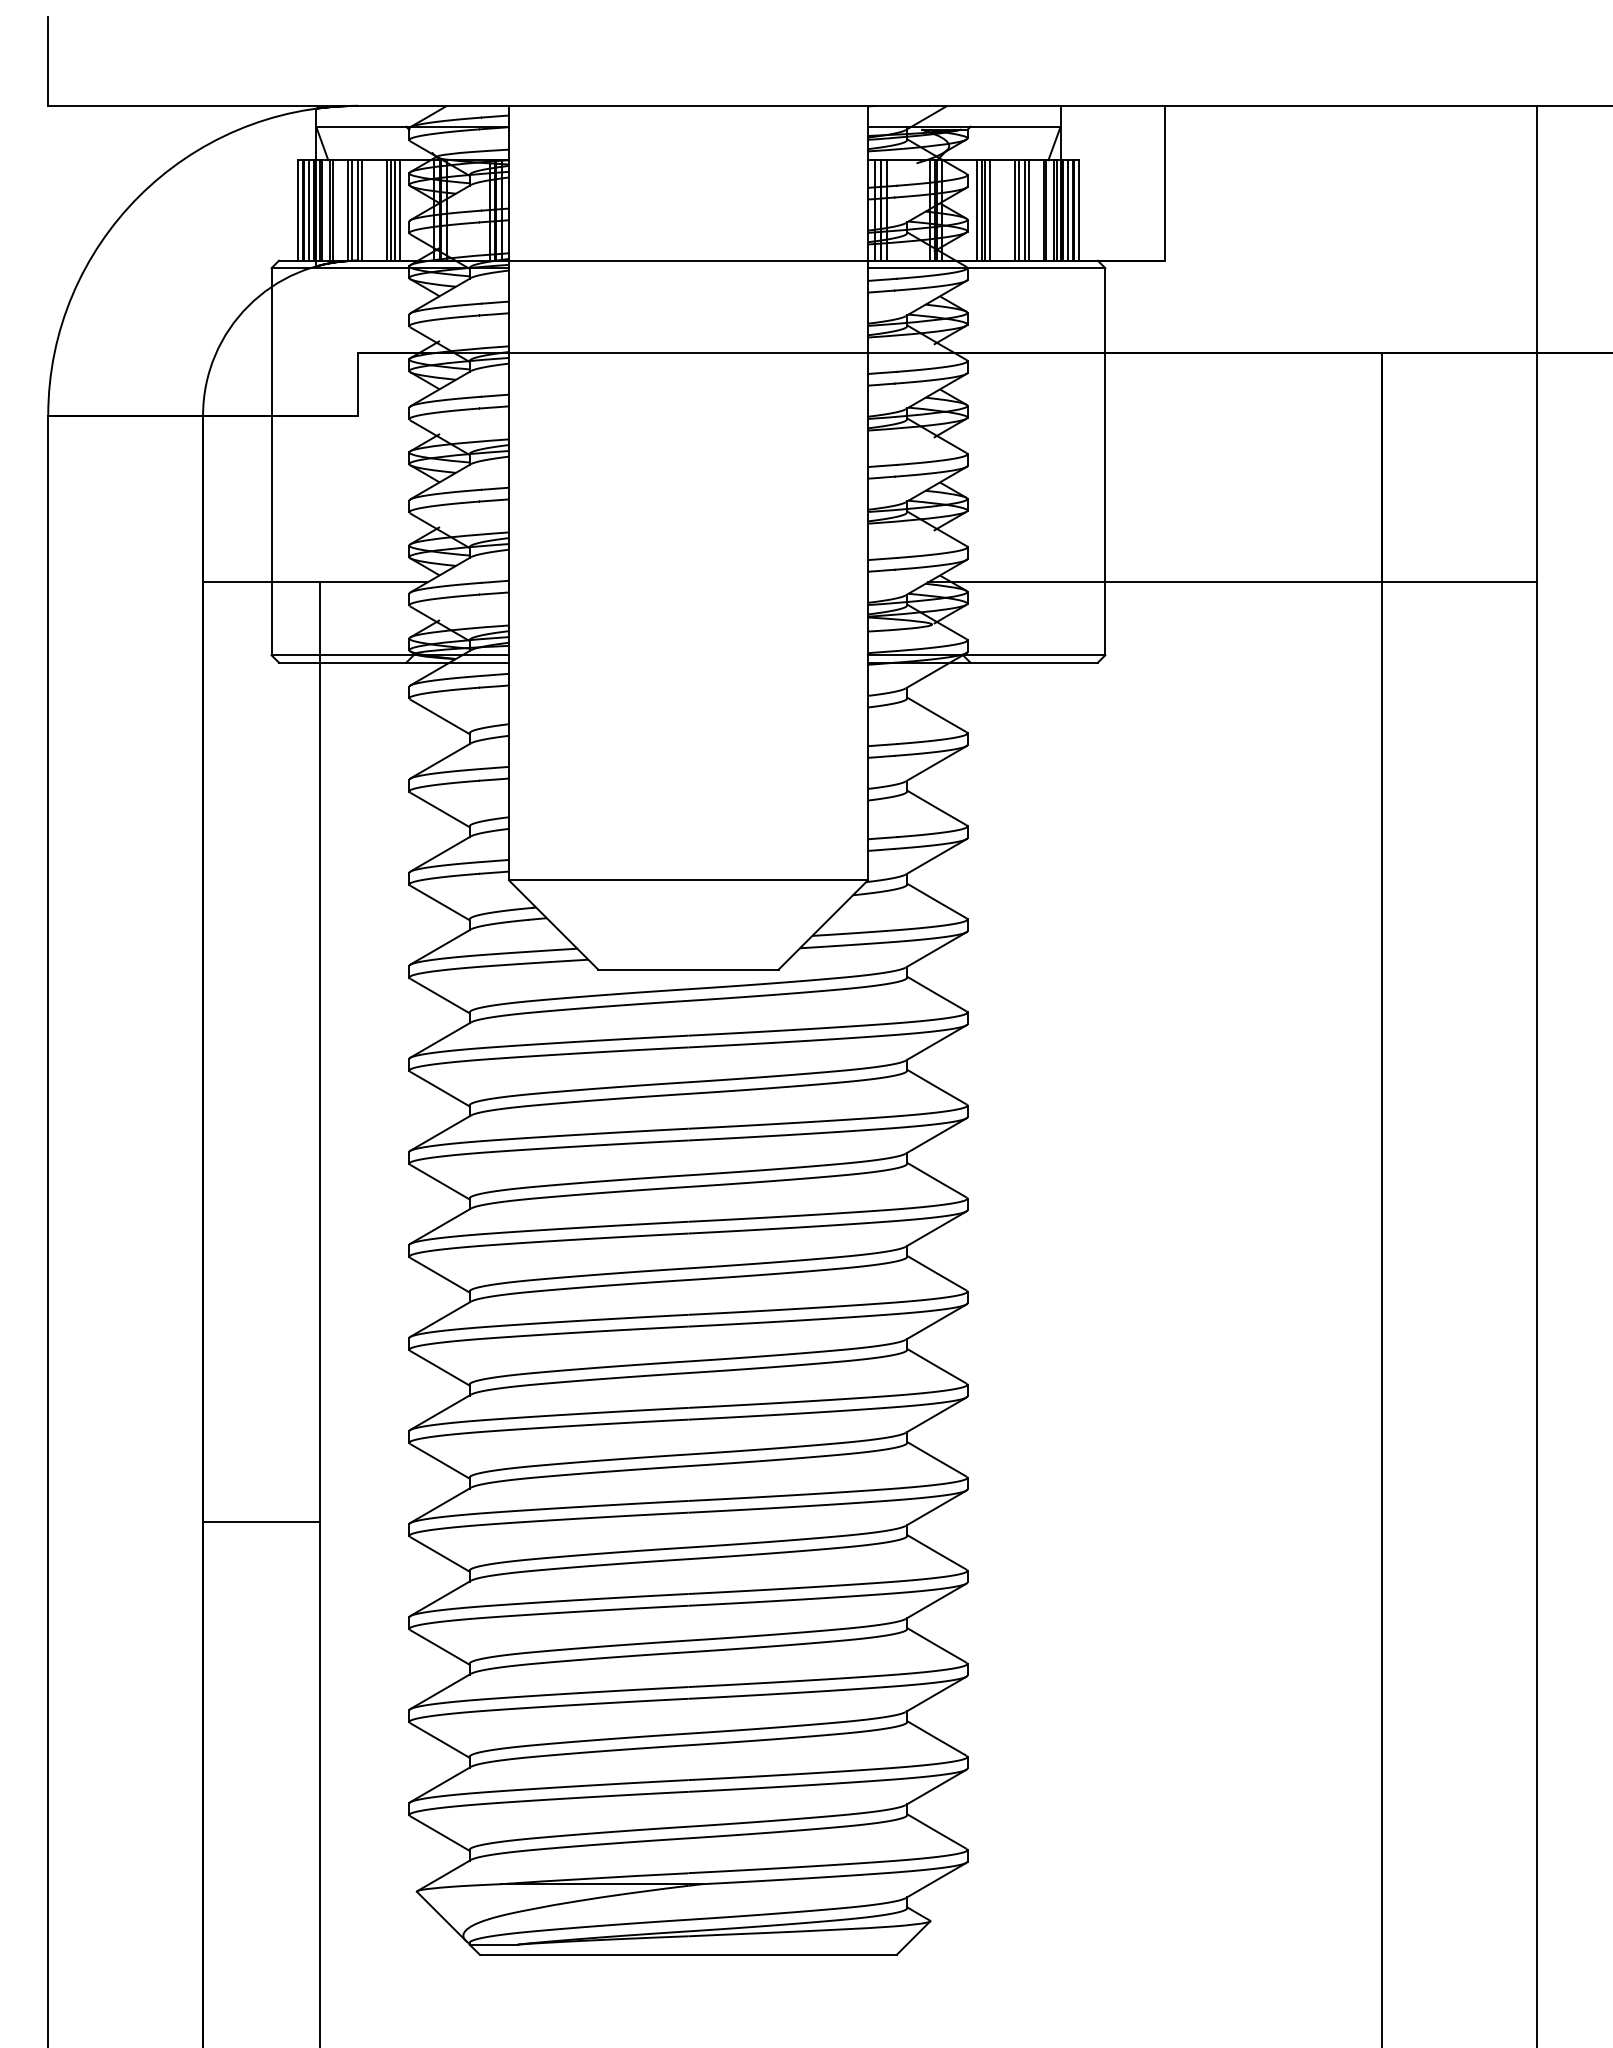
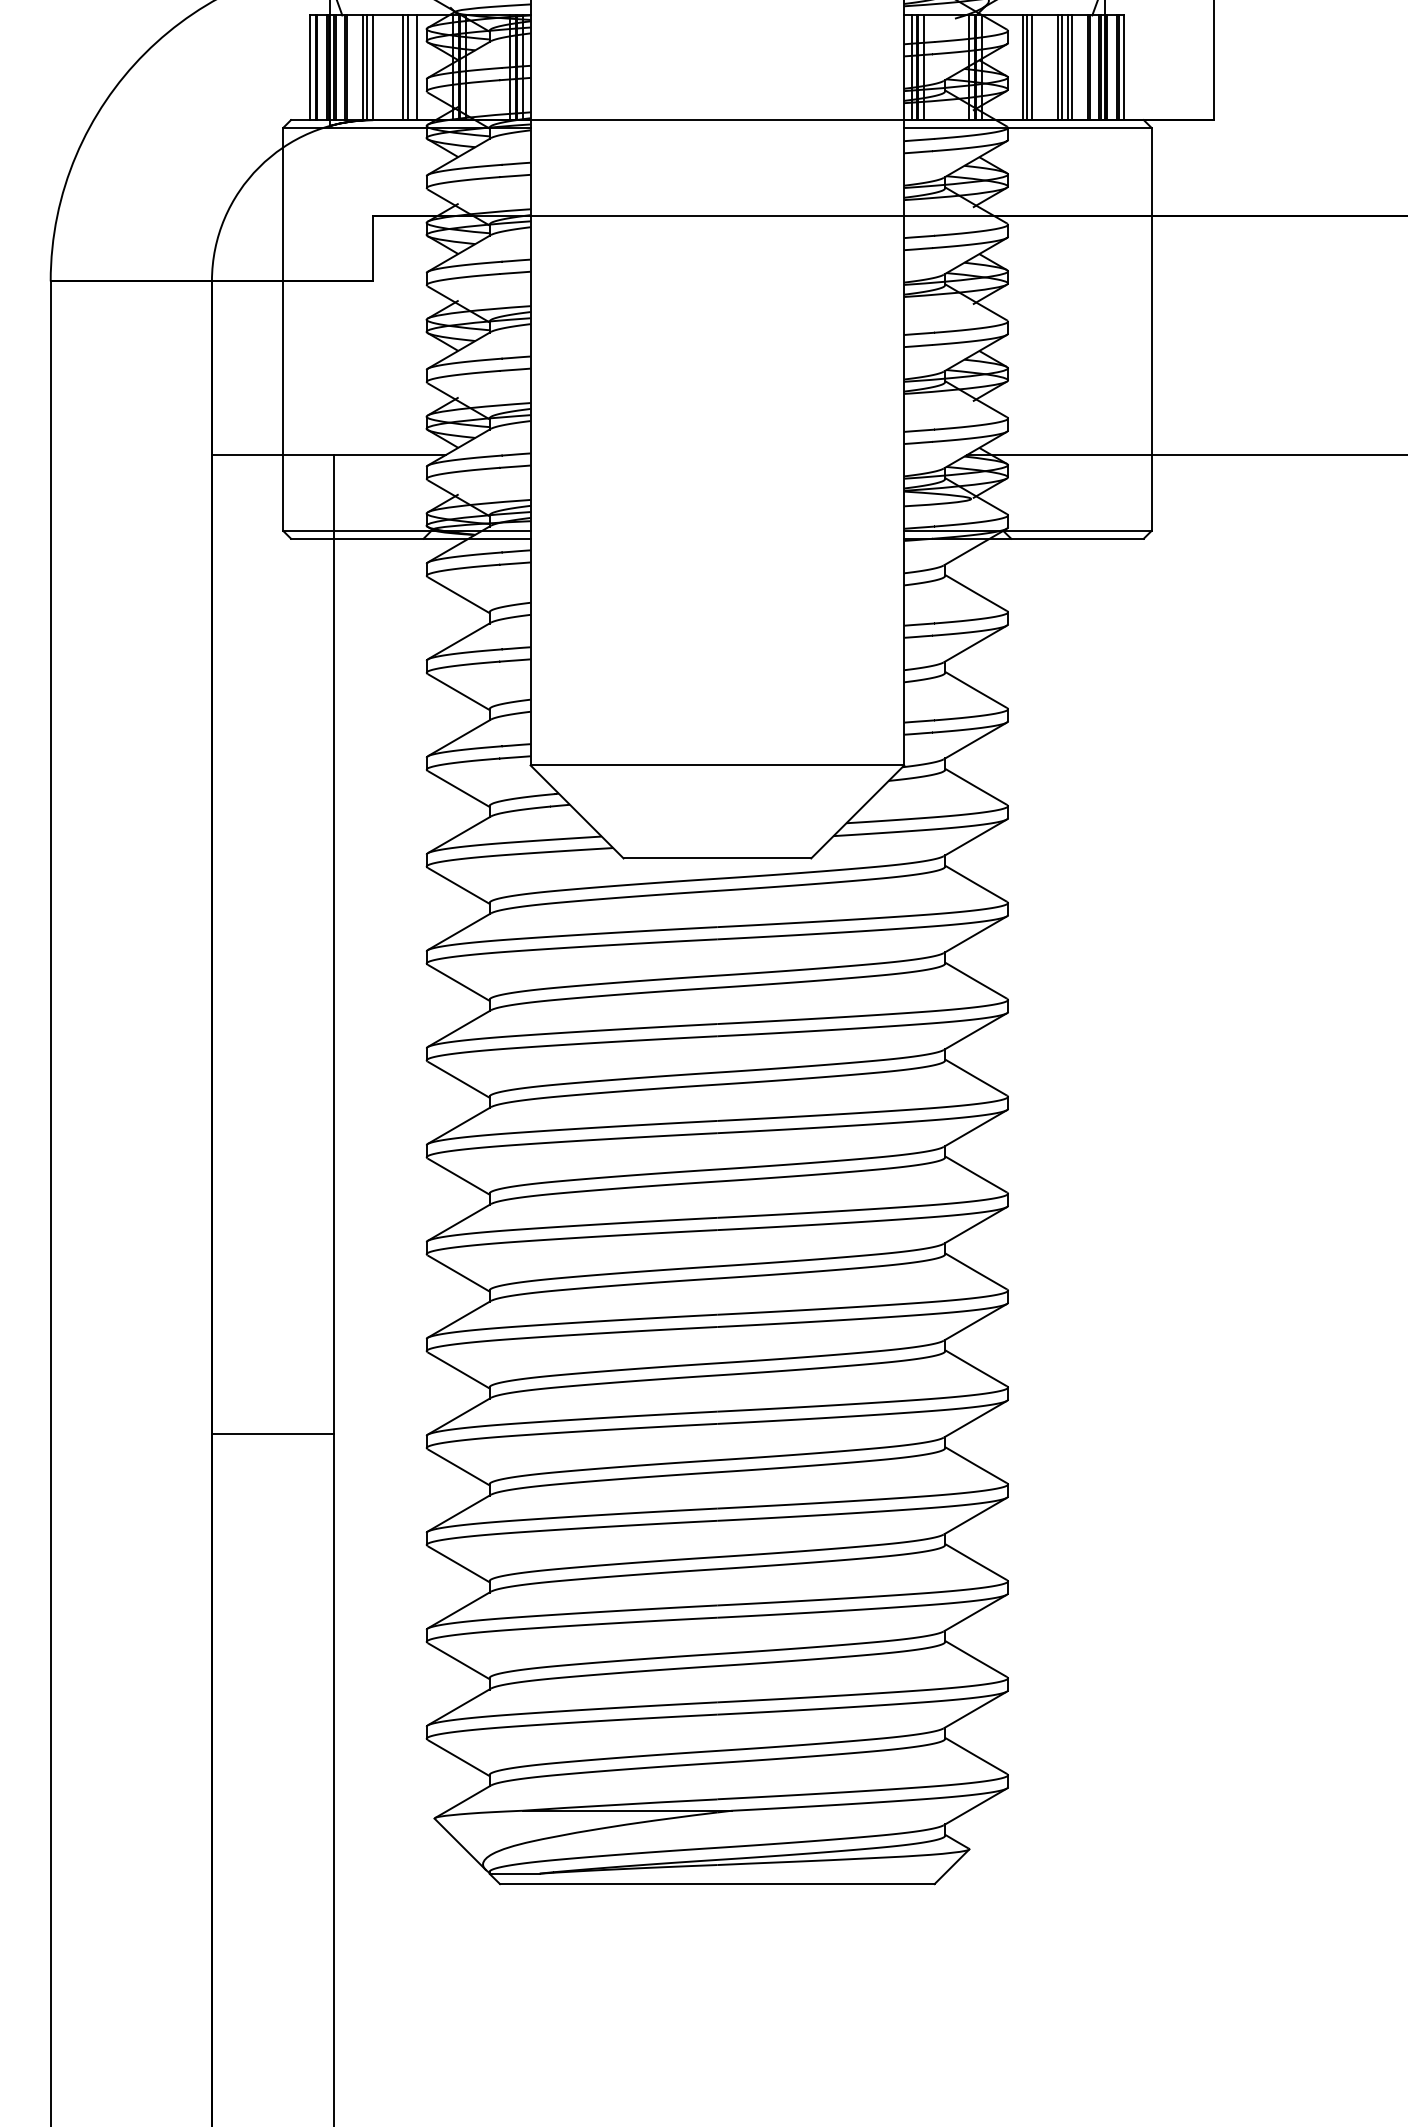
line: (308, 210) -> (321, 67), removed
line: (361, 210) -> (376, 67), removed
line: (395, 210) -> (412, 67), removed
line: (976, 210) -> (1017, 67), removed
line: (1068, 210) -> (1113, 67), removed

